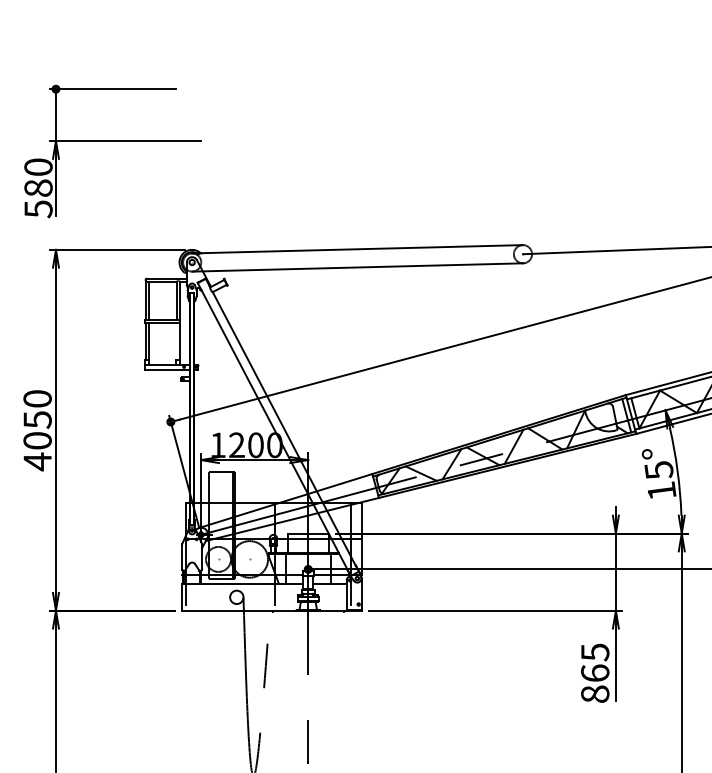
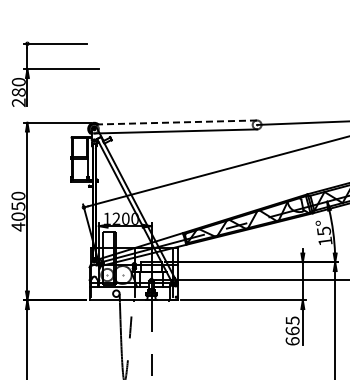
text: (37, 208) -> (18, 102), 580 -> 280
line: (357, 249) -> (175, 122), solid -> dashed
text: (594, 694) -> (292, 341), 865 -> 665

